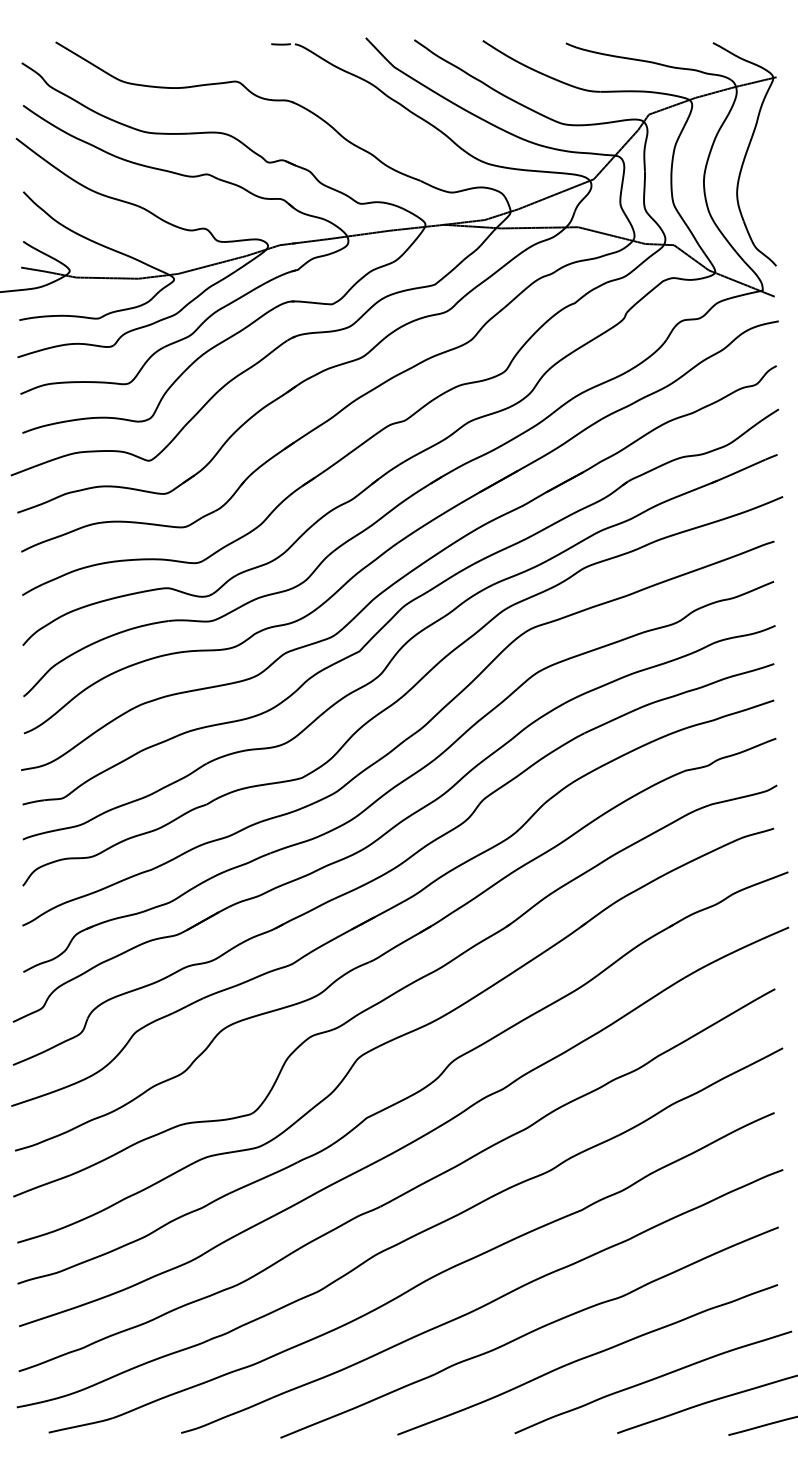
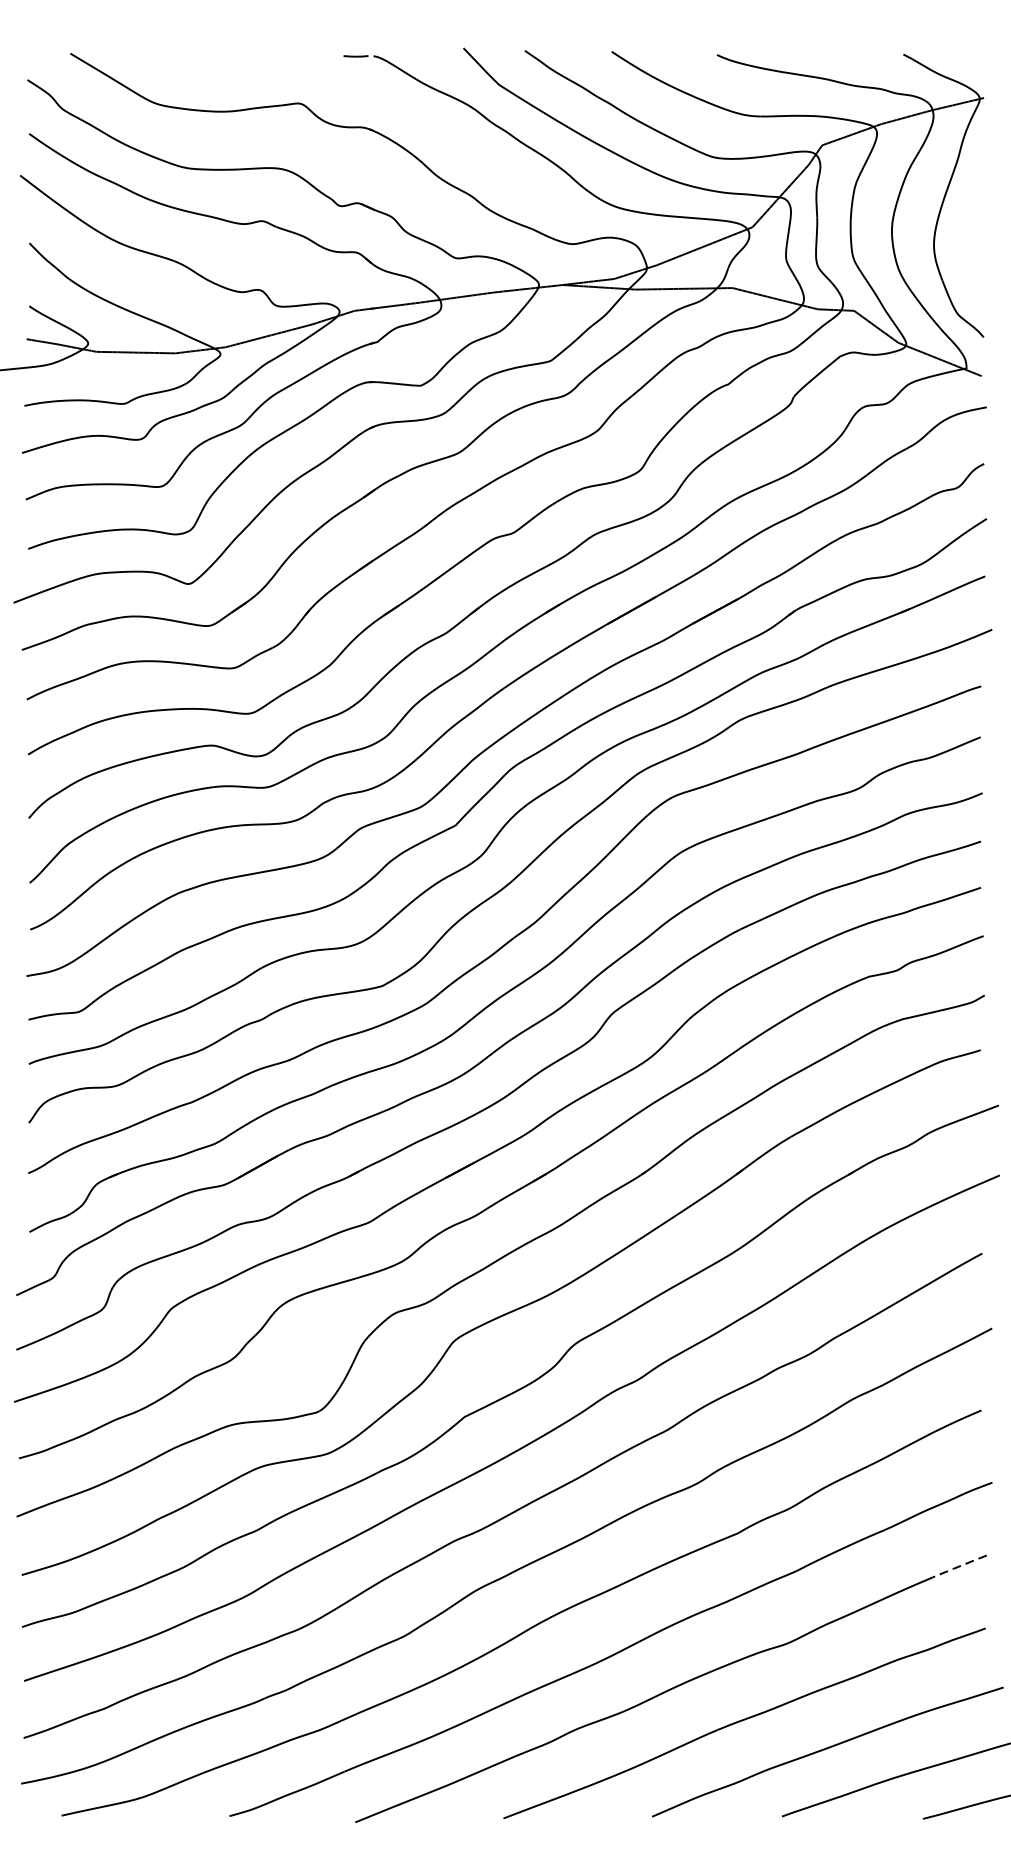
line: (756, 1236) -> (958, 1567), solid -> dashed

